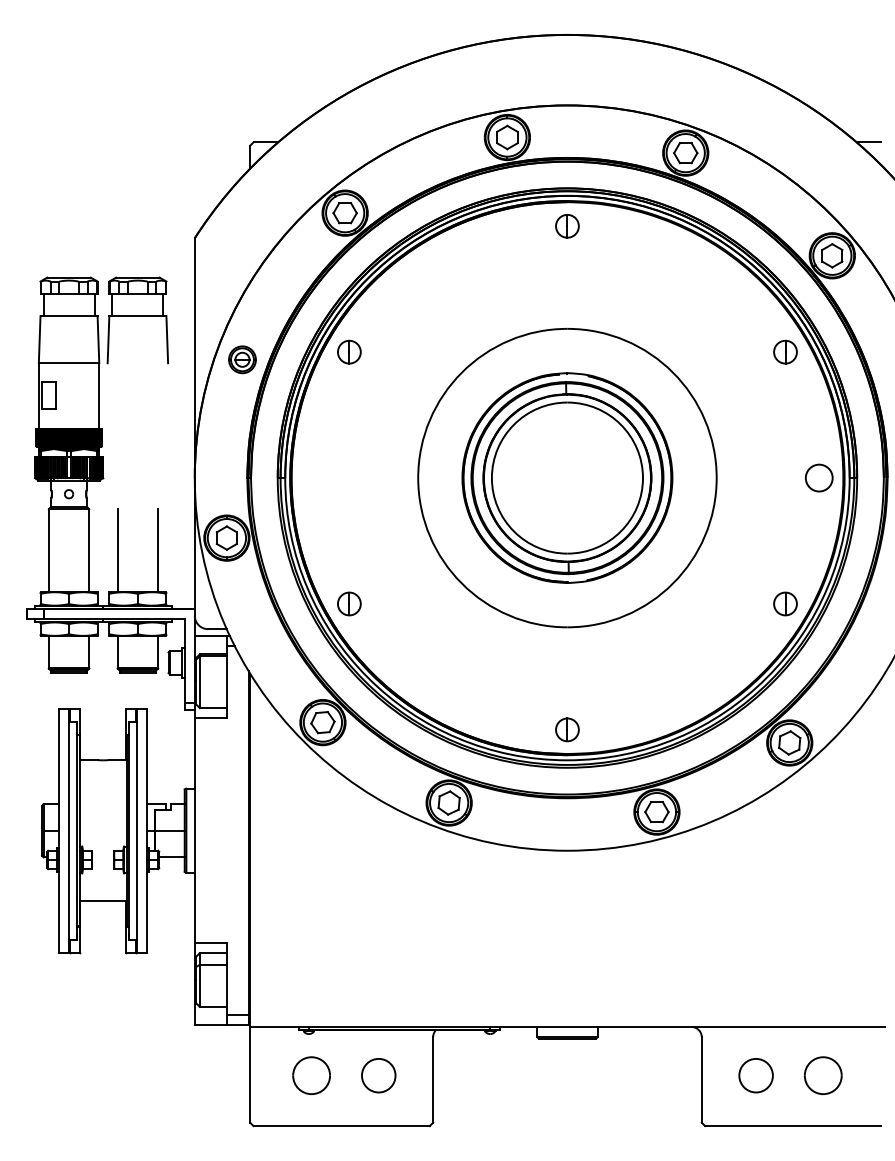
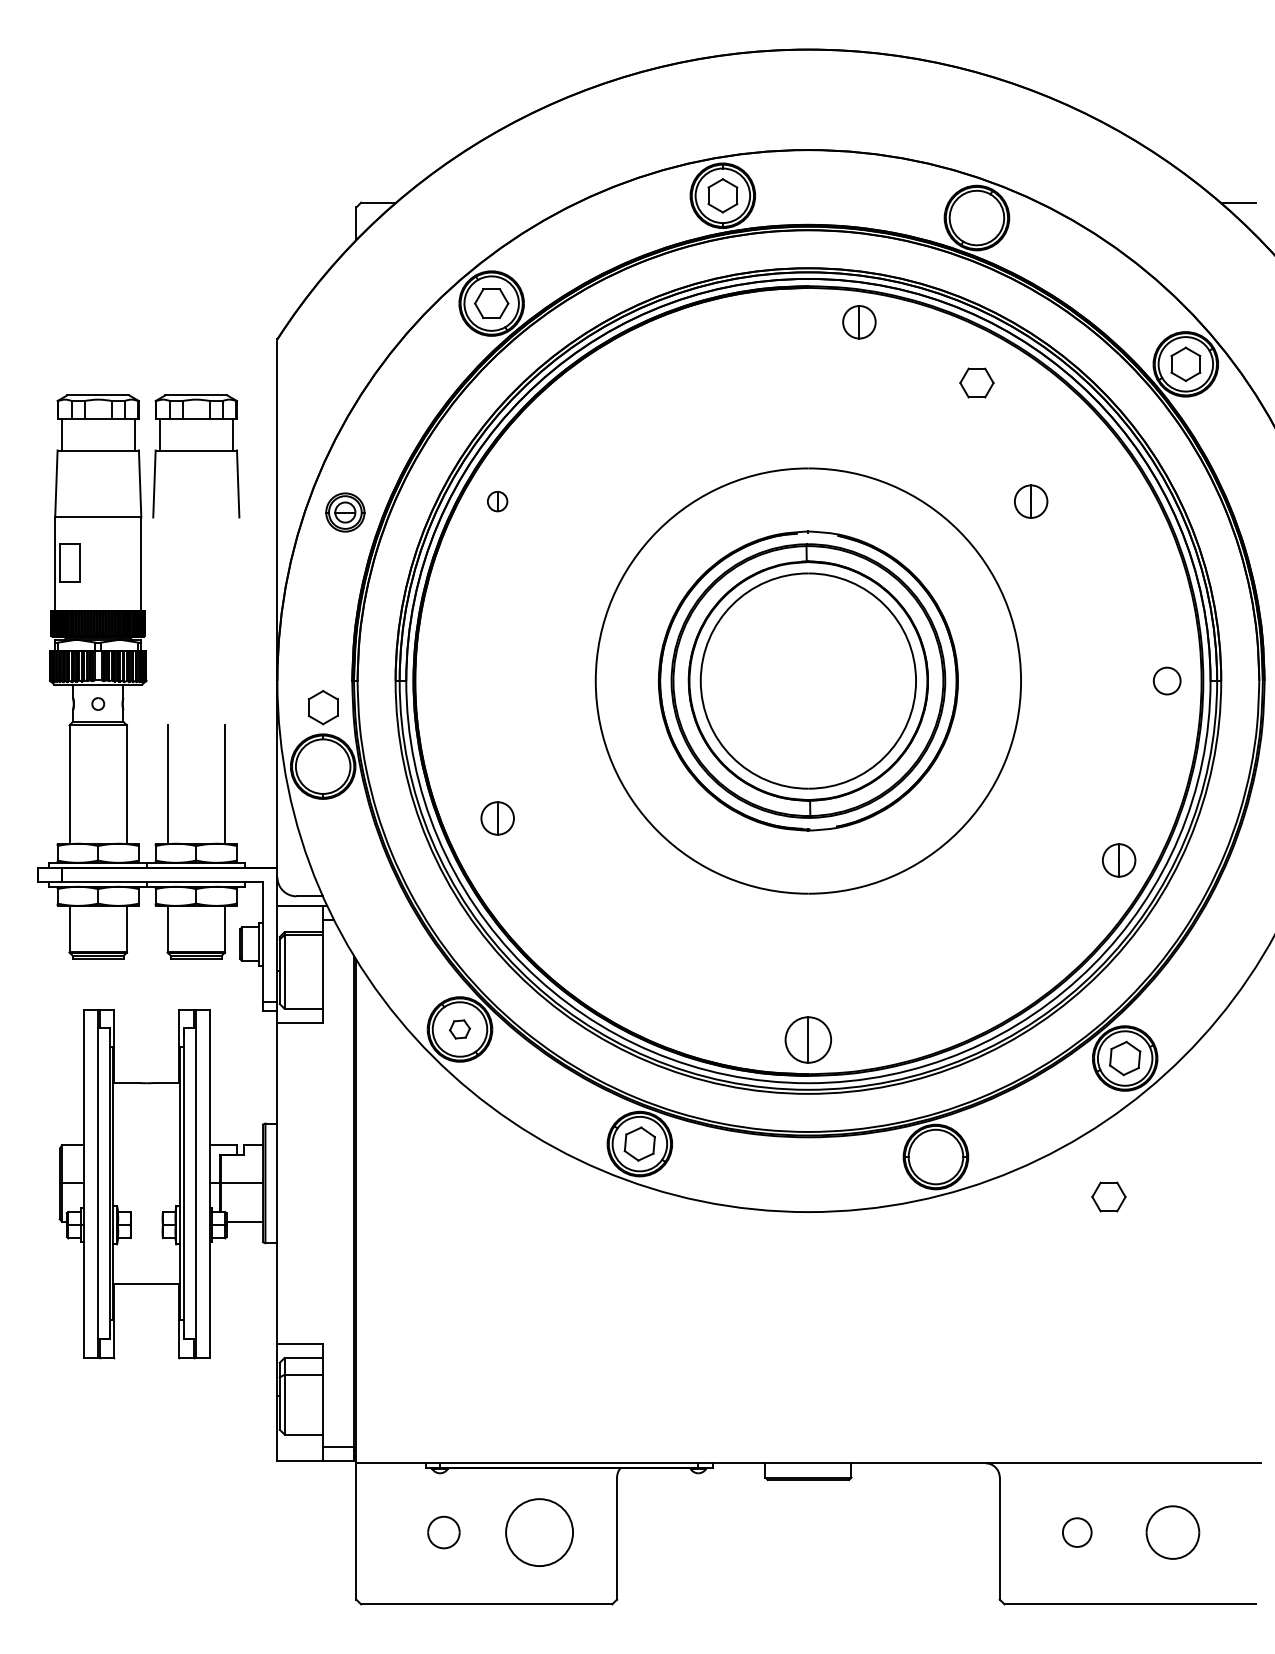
part: (685, 152) -> (976, 382), moved
part: (567, 226) -> (859, 322), moved
part: (349, 352) -> (497, 501), size x0.6
part: (785, 352) -> (1031, 501), moved
circle: (819, 477) -> (1167, 680), size x0.7
part: (226, 538) -> (322, 707), moved
part: (349, 604) -> (497, 818), moved
part: (322, 722) -> (459, 1029), size x0.6
part: (567, 729) -> (808, 1039), size x1.4
part: (656, 811) -> (1108, 1196), moved
part: (311, 1075) -> (443, 1532), size x0.6
circle: (378, 1075) -> (539, 1532), size x1.4
circle: (756, 1075) -> (1077, 1532), size x0.6

